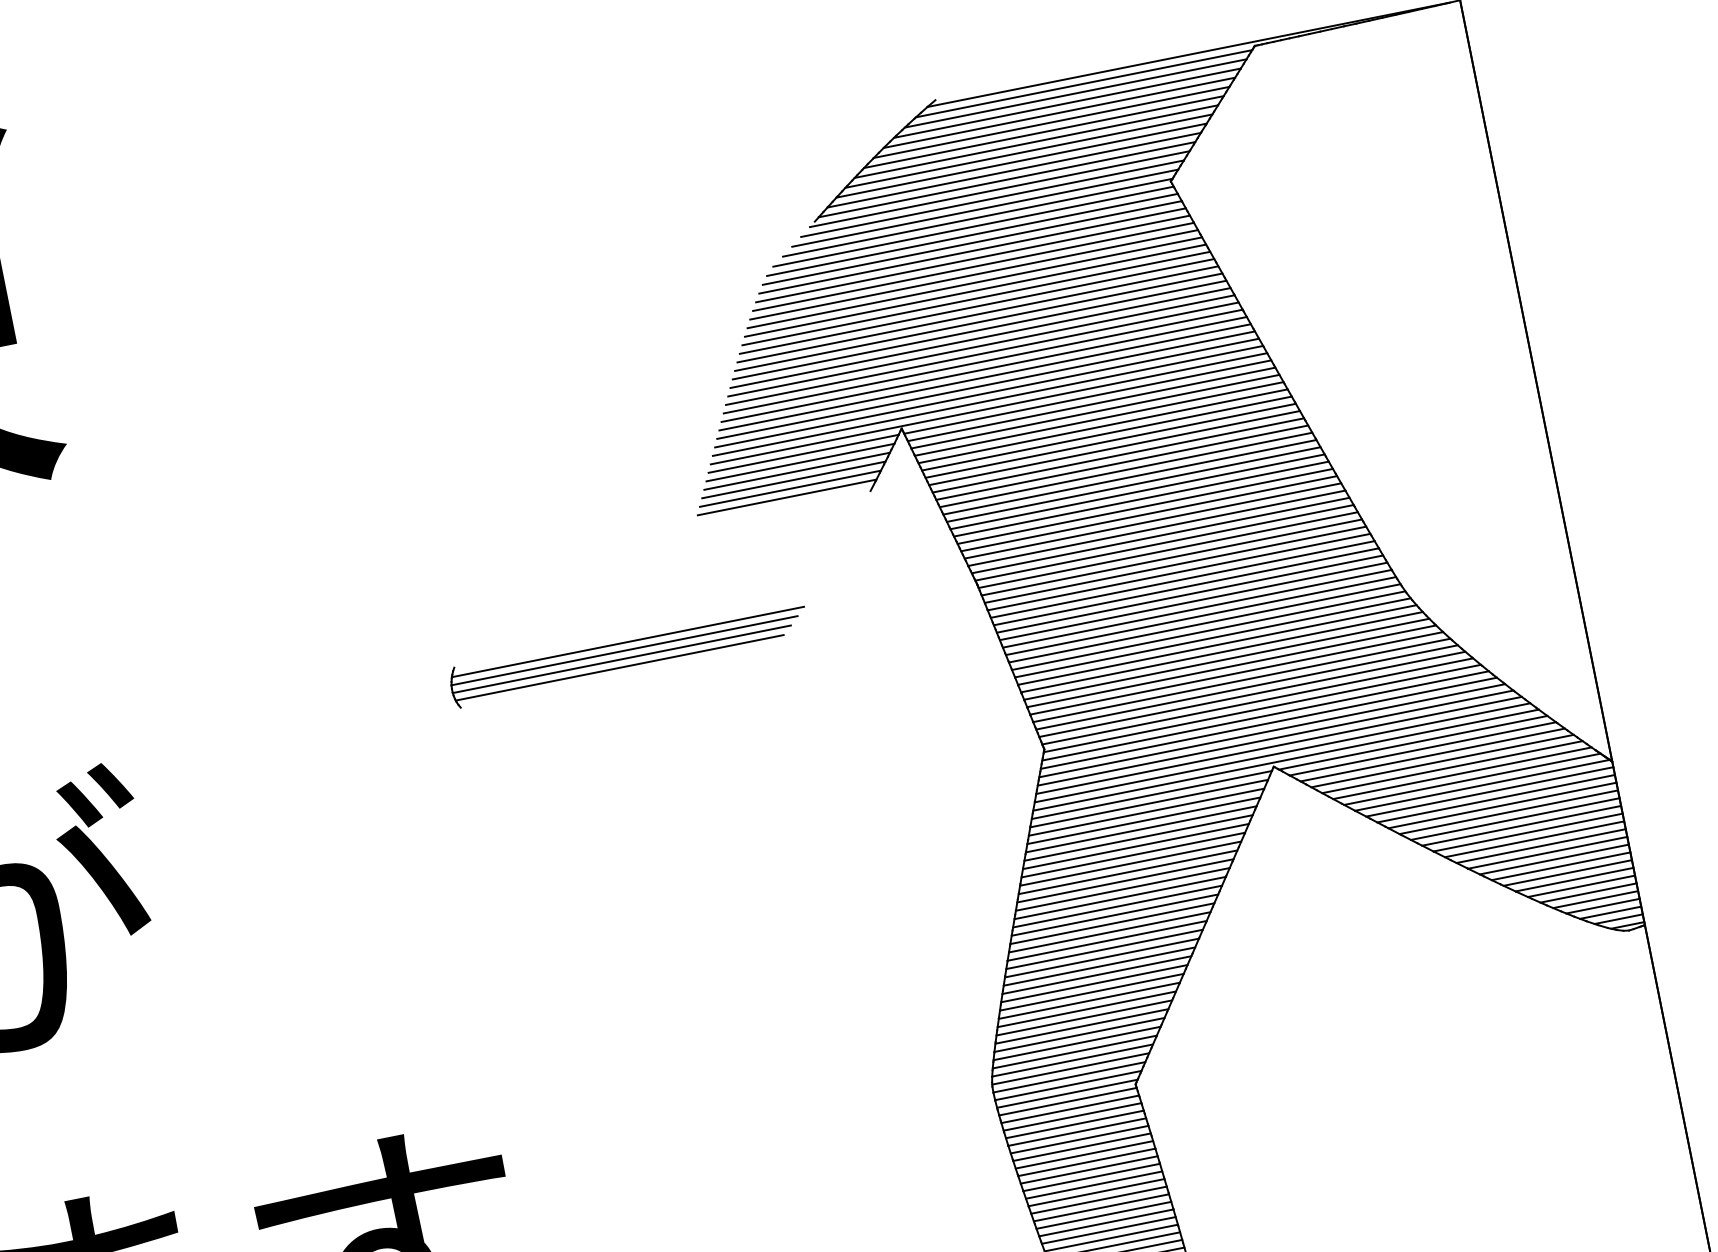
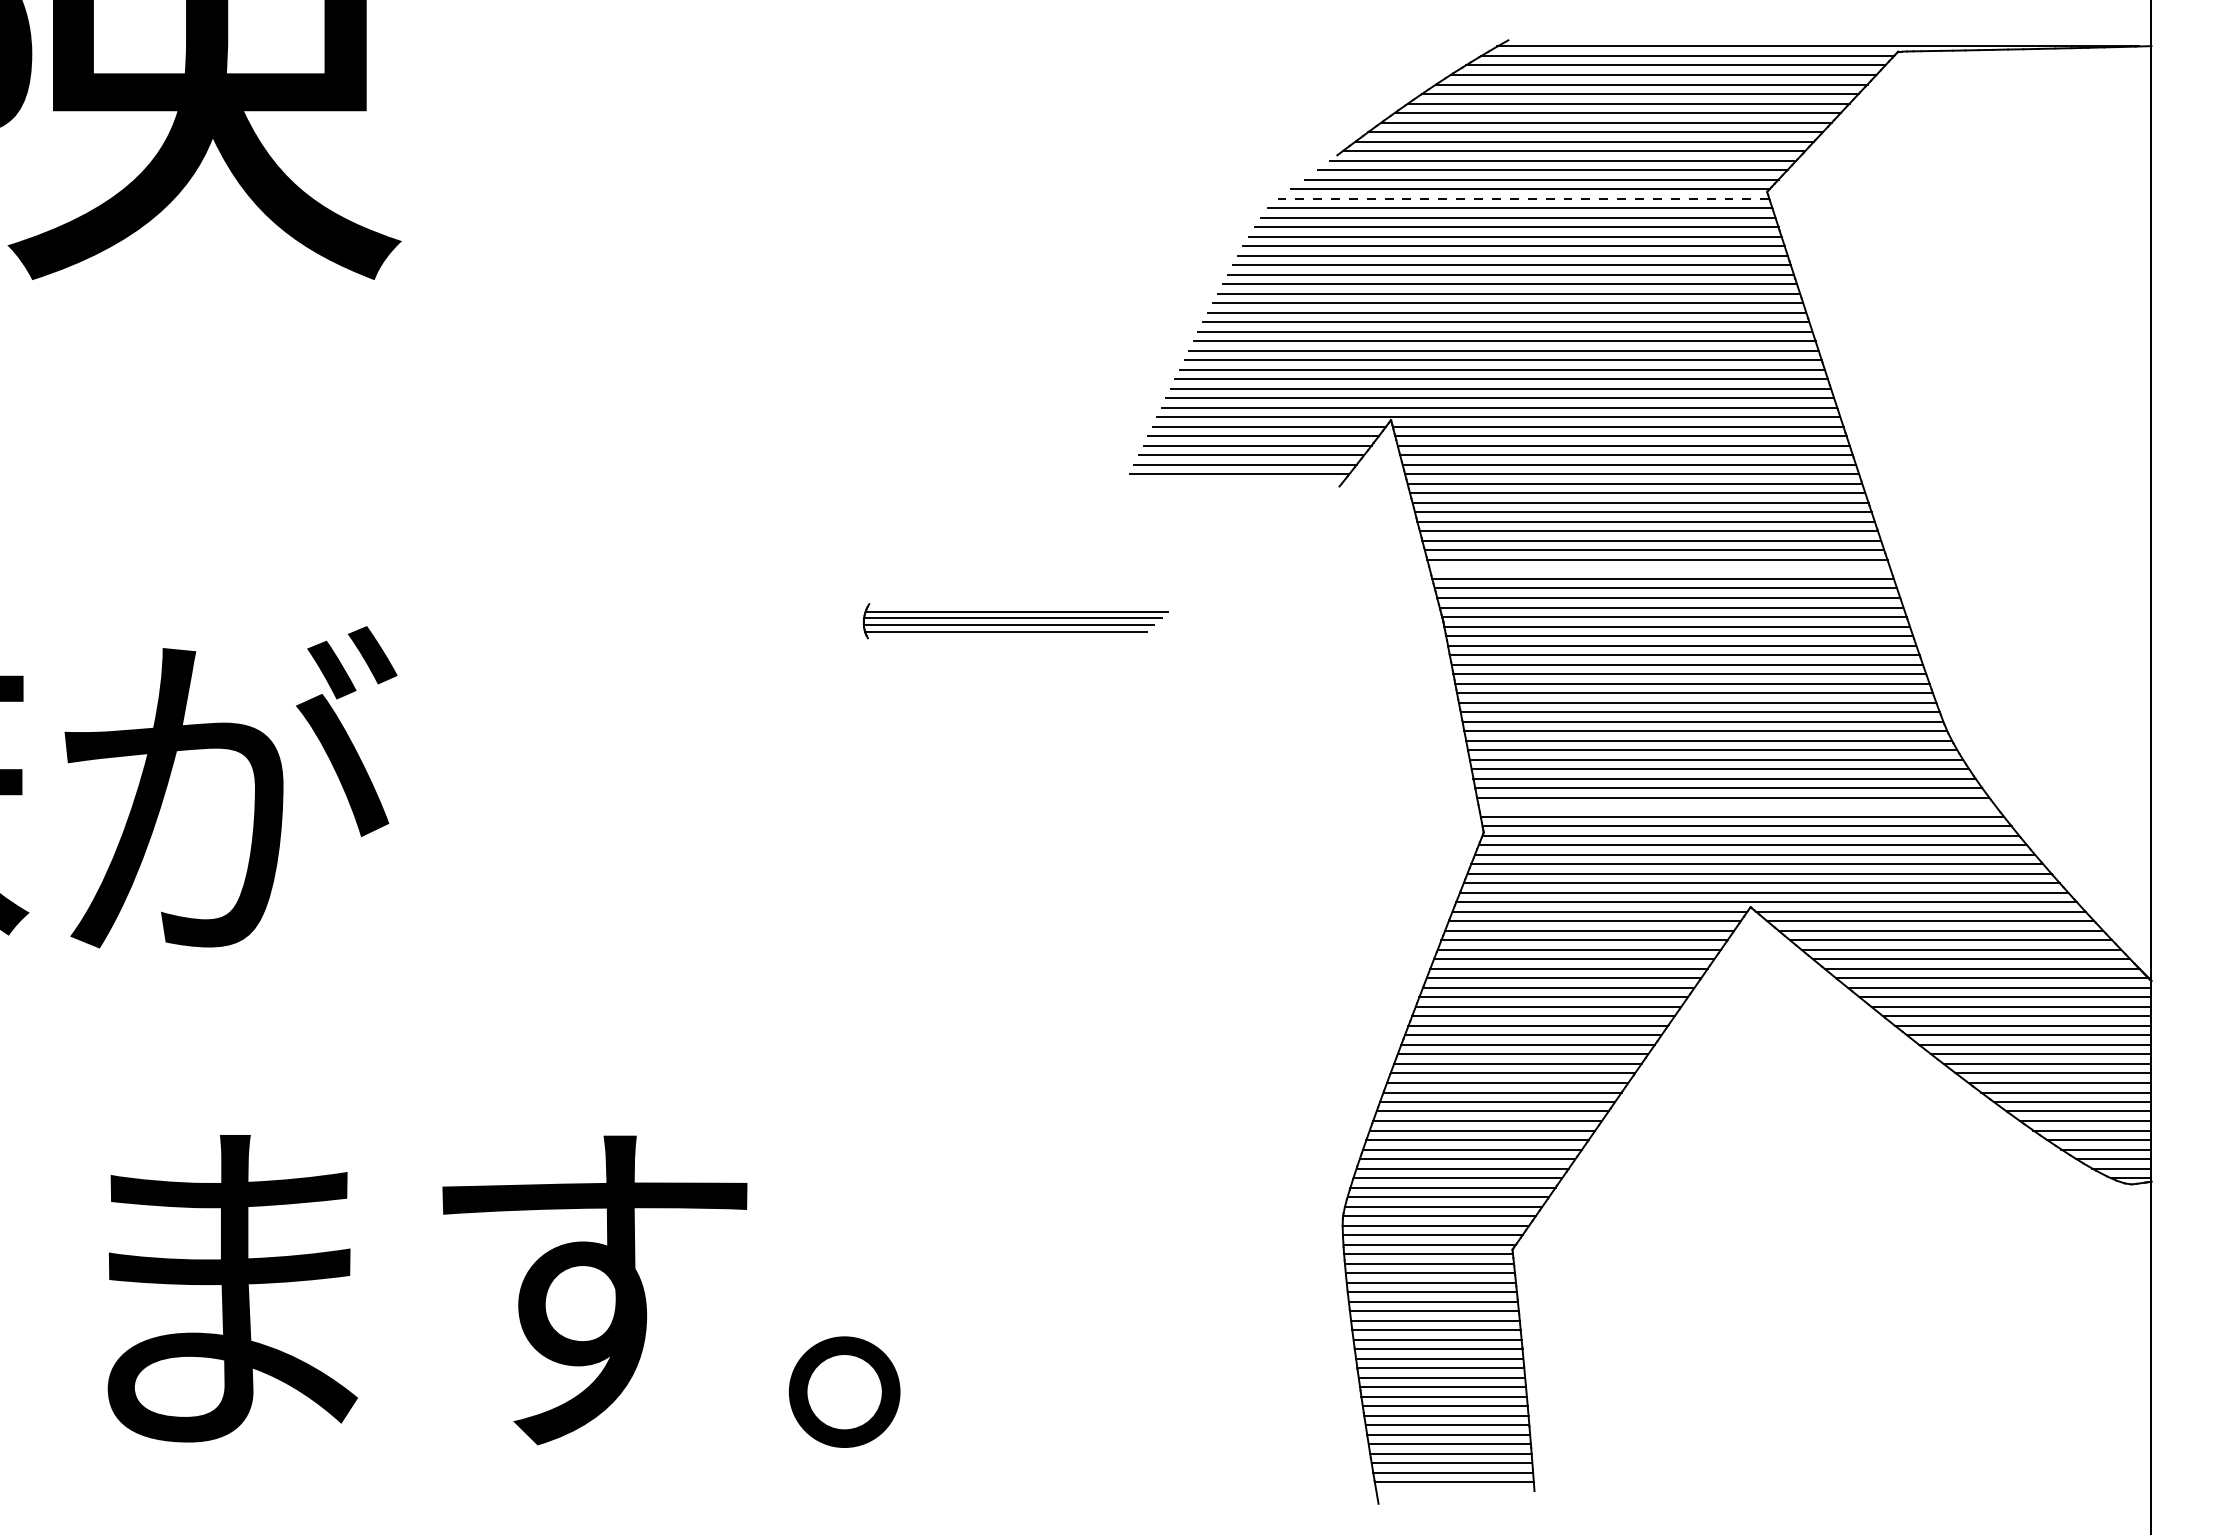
line: (973, 226) -> (1523, 198), solid -> dashed
line: (1144, 506) -> (1659, 569), removed
part: (628, 652) -> (1015, 620), size x0.7
line: (1246, 687) -> (1737, 807), removed

